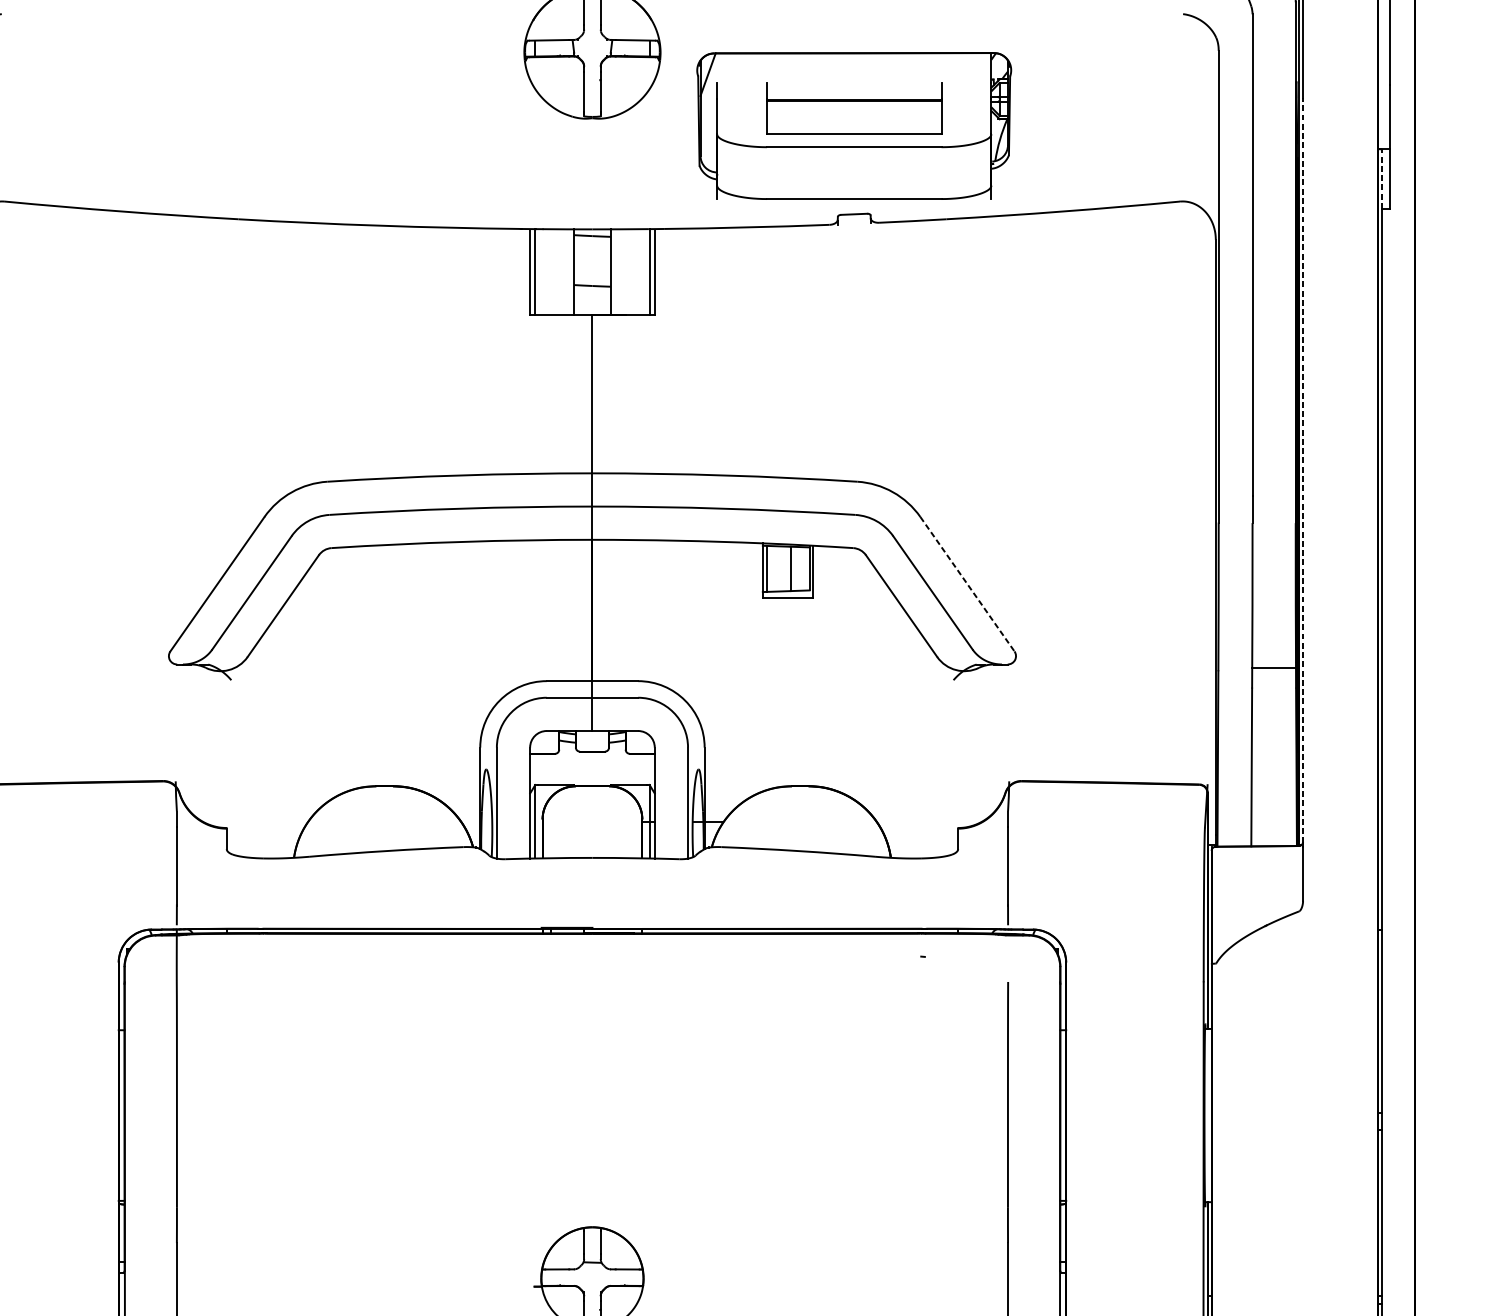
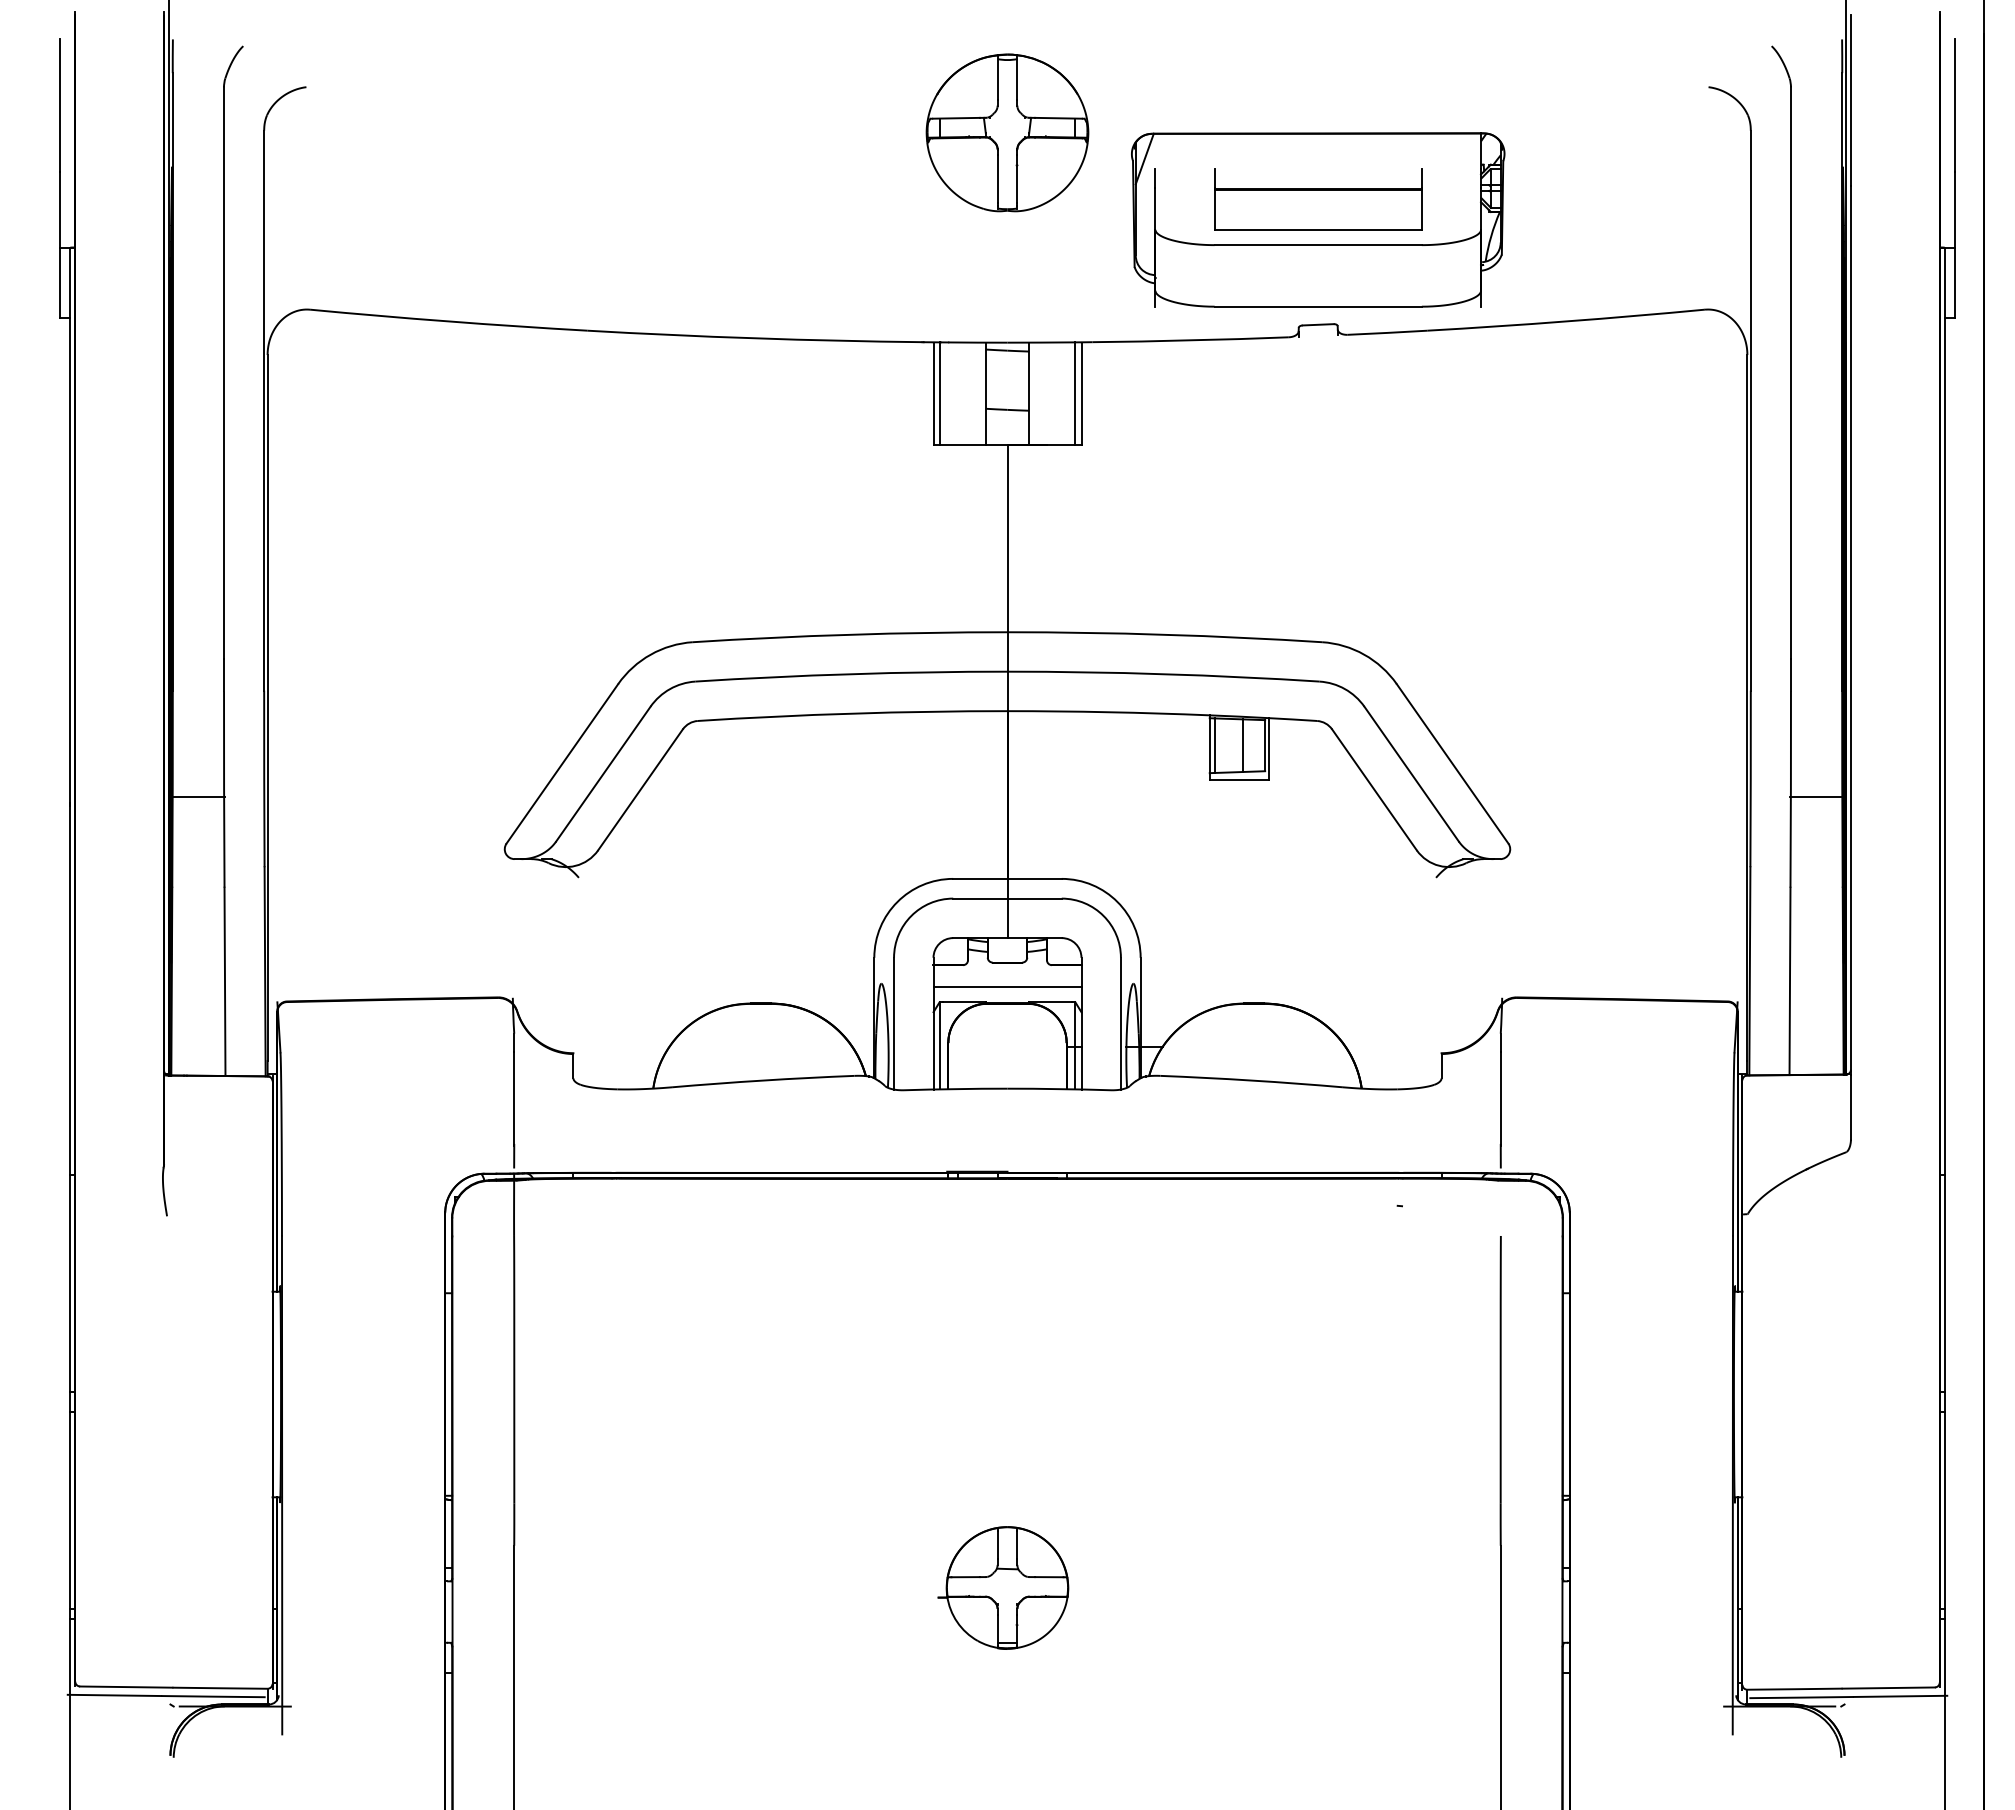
line: (1381, 178) -> (1944, 282), dashed -> solid
line: (1302, 470) -> (1850, 628), dashed -> solid
line: (967, 584) -> (1452, 764), dashed -> solid
line: (1274, 668) -> (1816, 797), moved
line: (592, 772) -> (1007, 987), added

